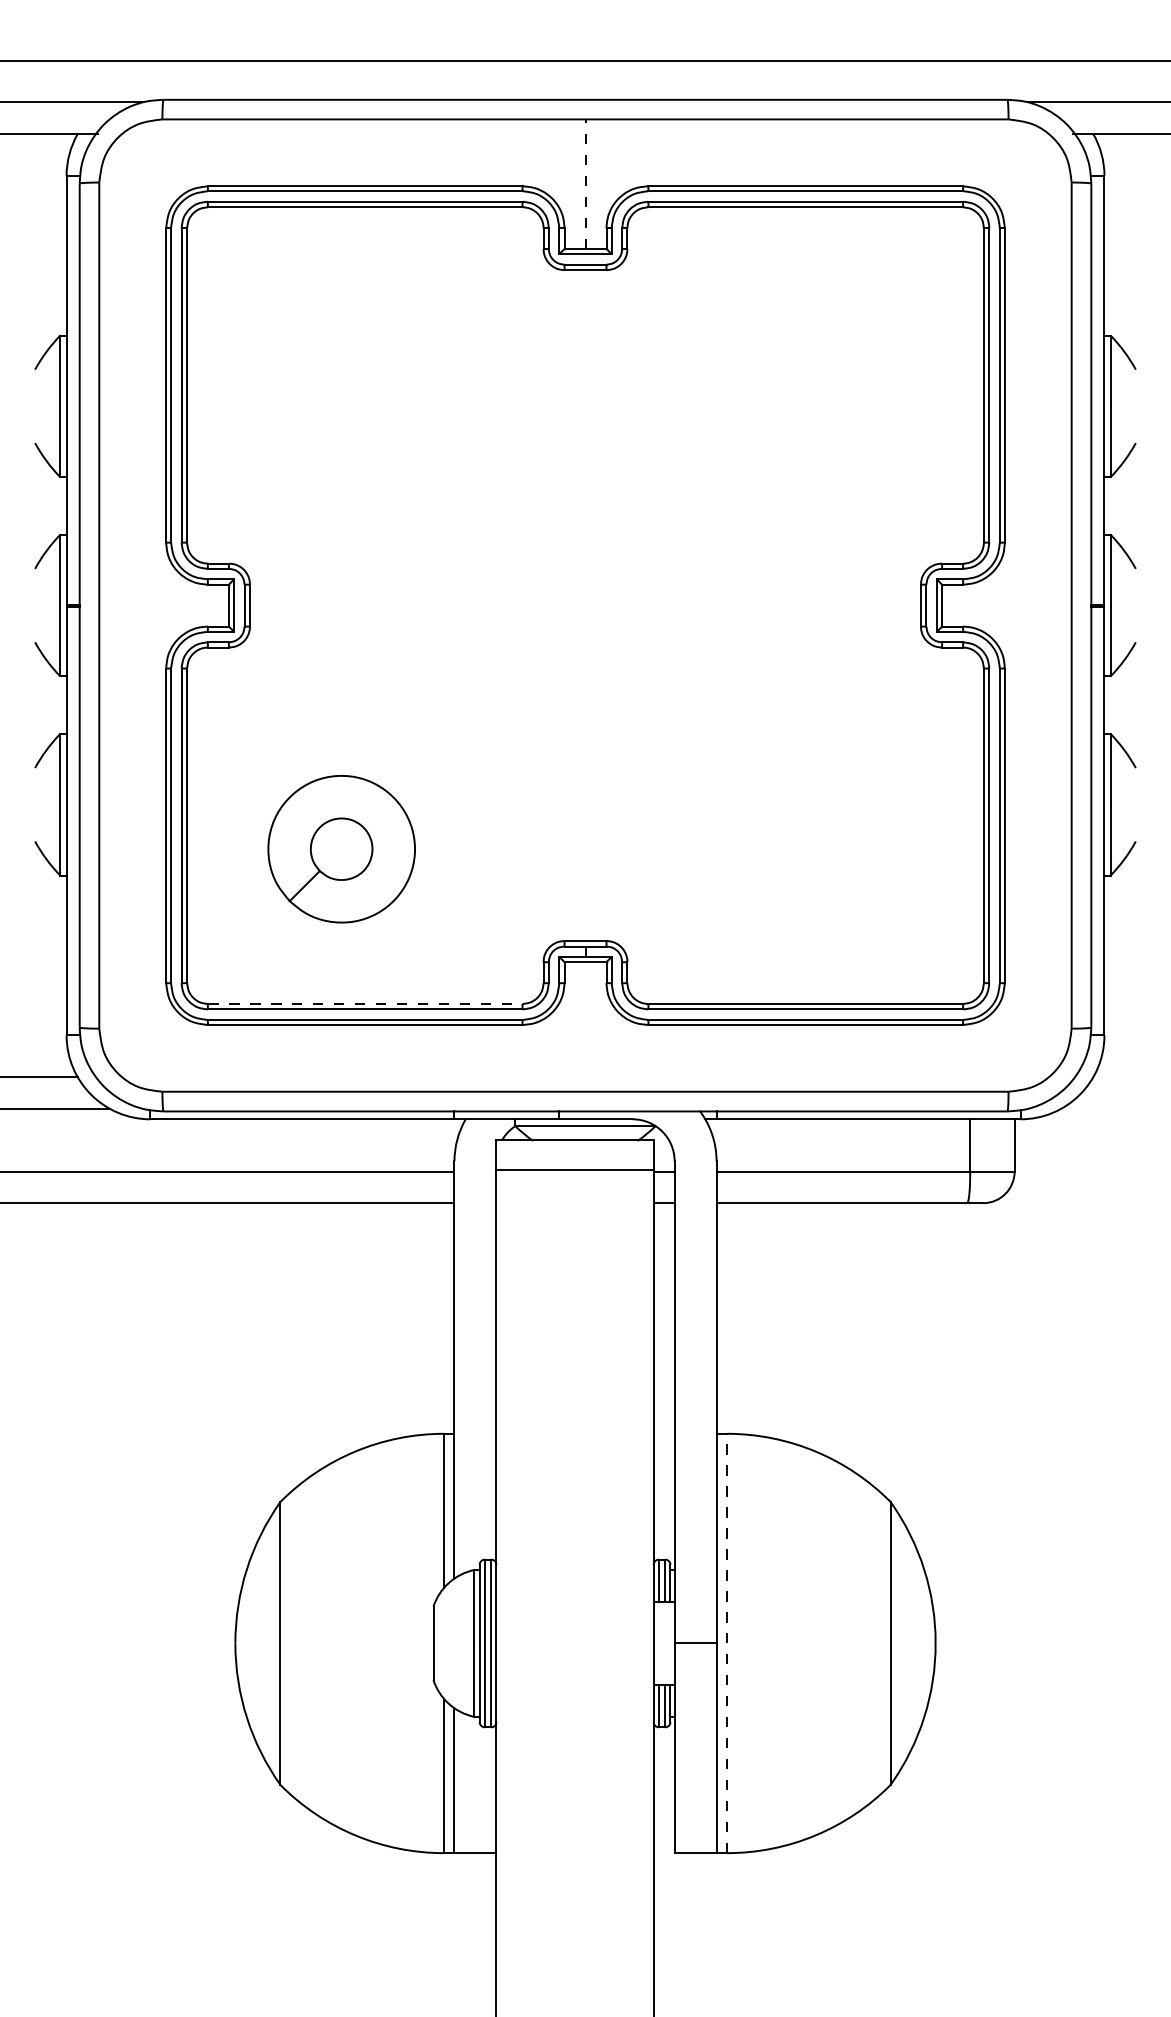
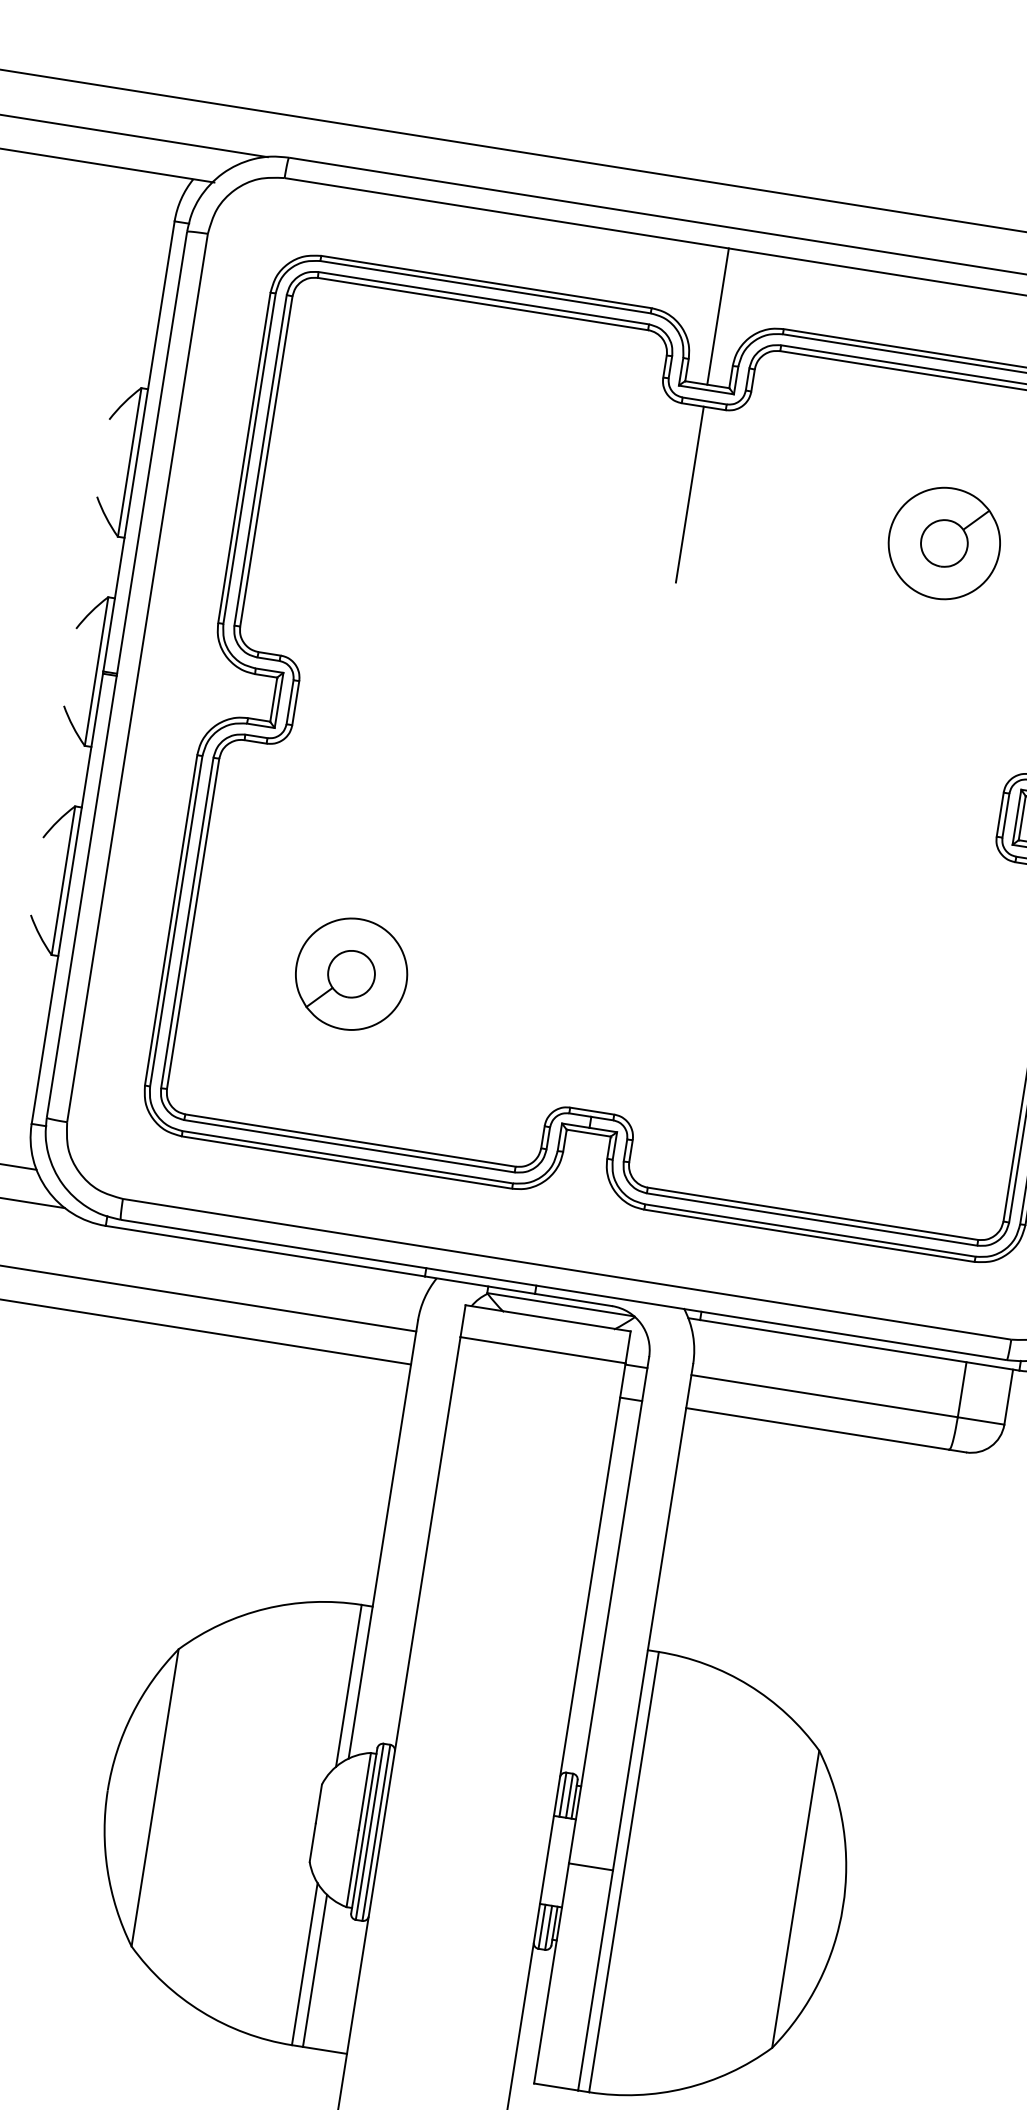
line: (585, 184) -> (718, 316), dashed -> solid
line: (585, 353) -> (689, 494), added
part: (828, 361) -> (943, 543), added
part: (341, 849) -> (351, 974), size x0.71
line: (365, 1004) -> (350, 1141), dashed -> solid
line: (727, 1643) -> (624, 1872), dashed -> solid

